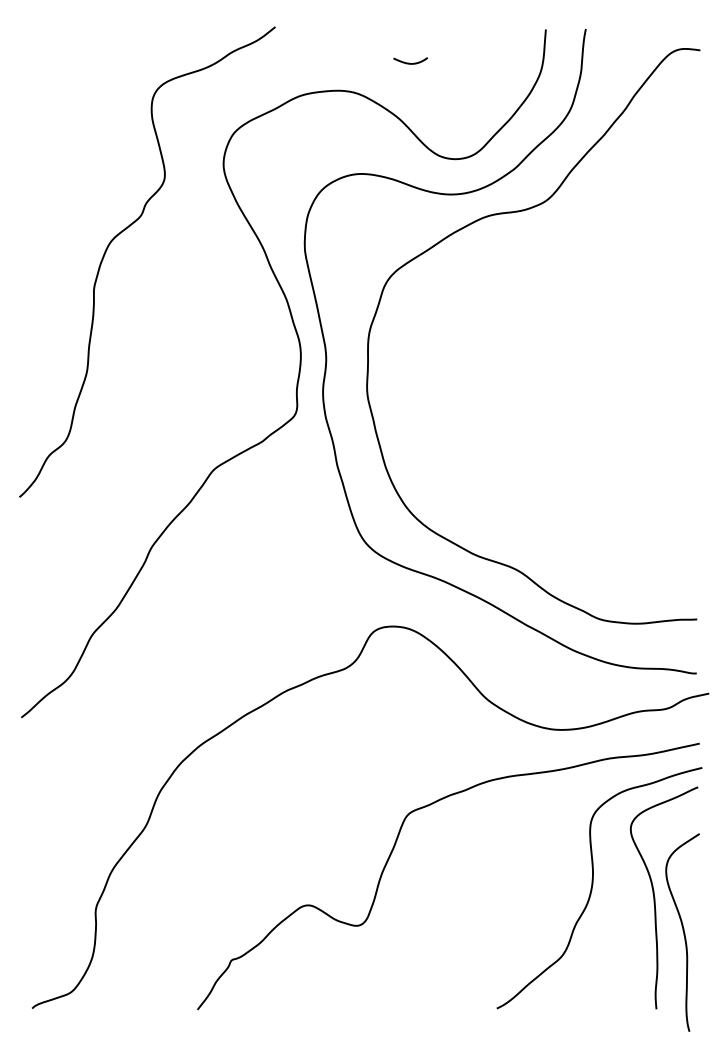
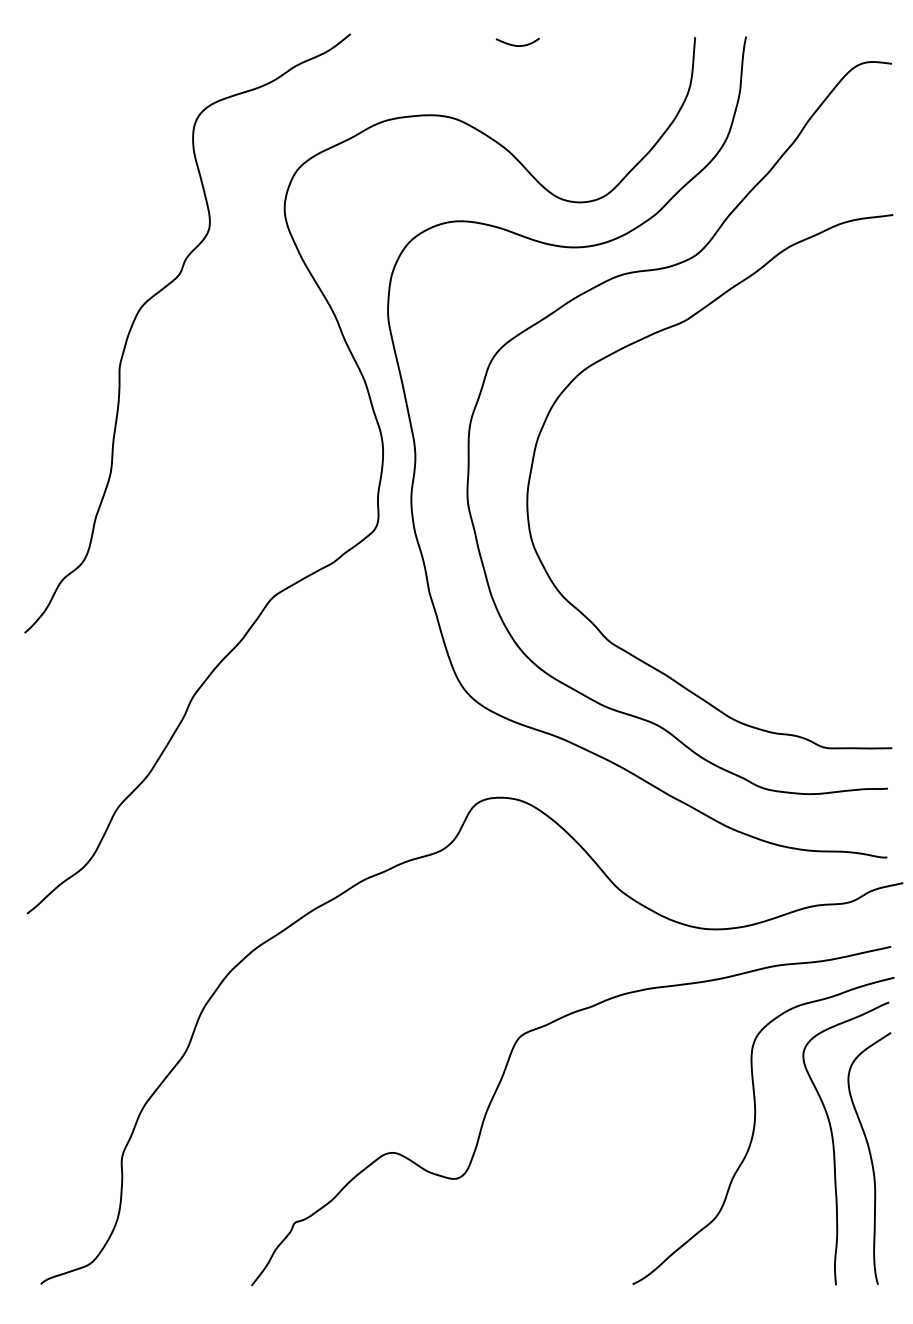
curve: (408, 62) -> (515, 44), moved
curve: (507, 266) -> (646, 338), added
curve: (683, 932) -> (870, 1158), moved

